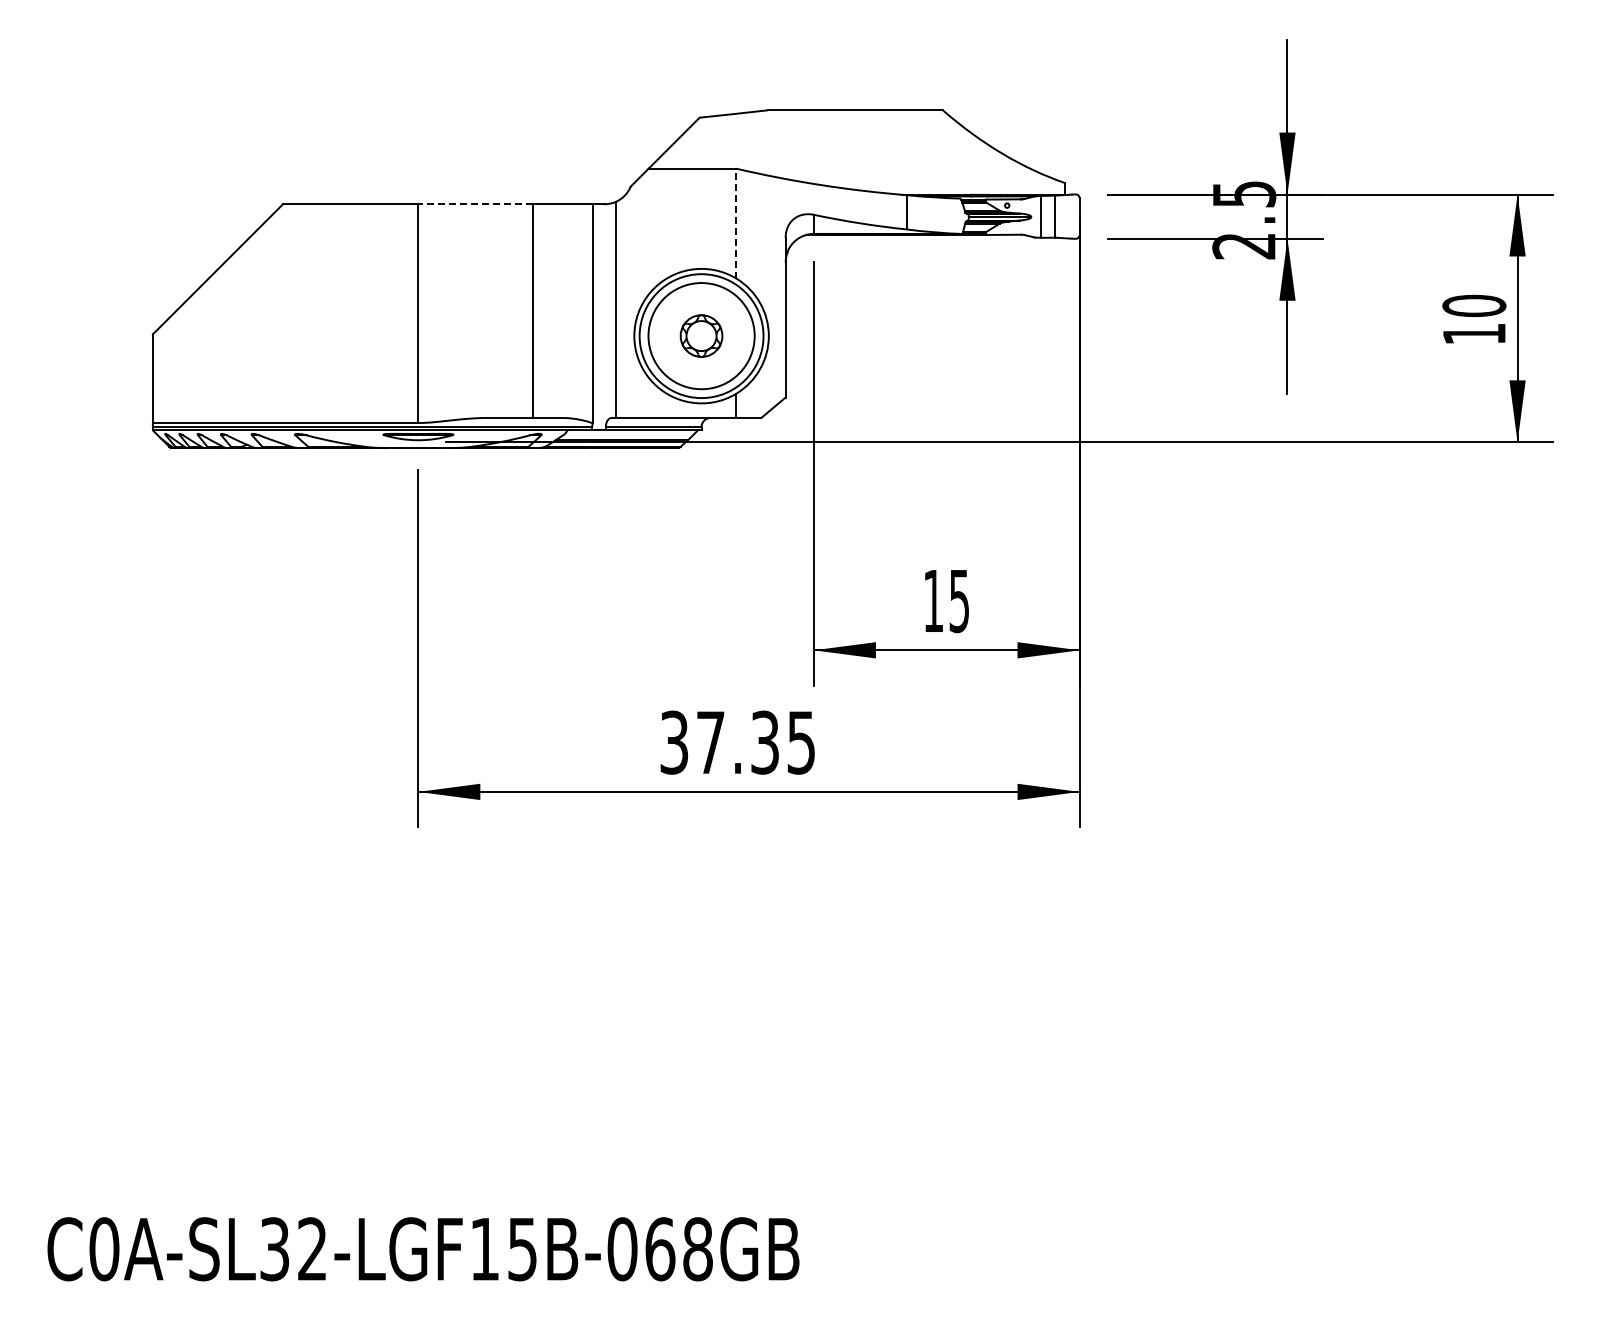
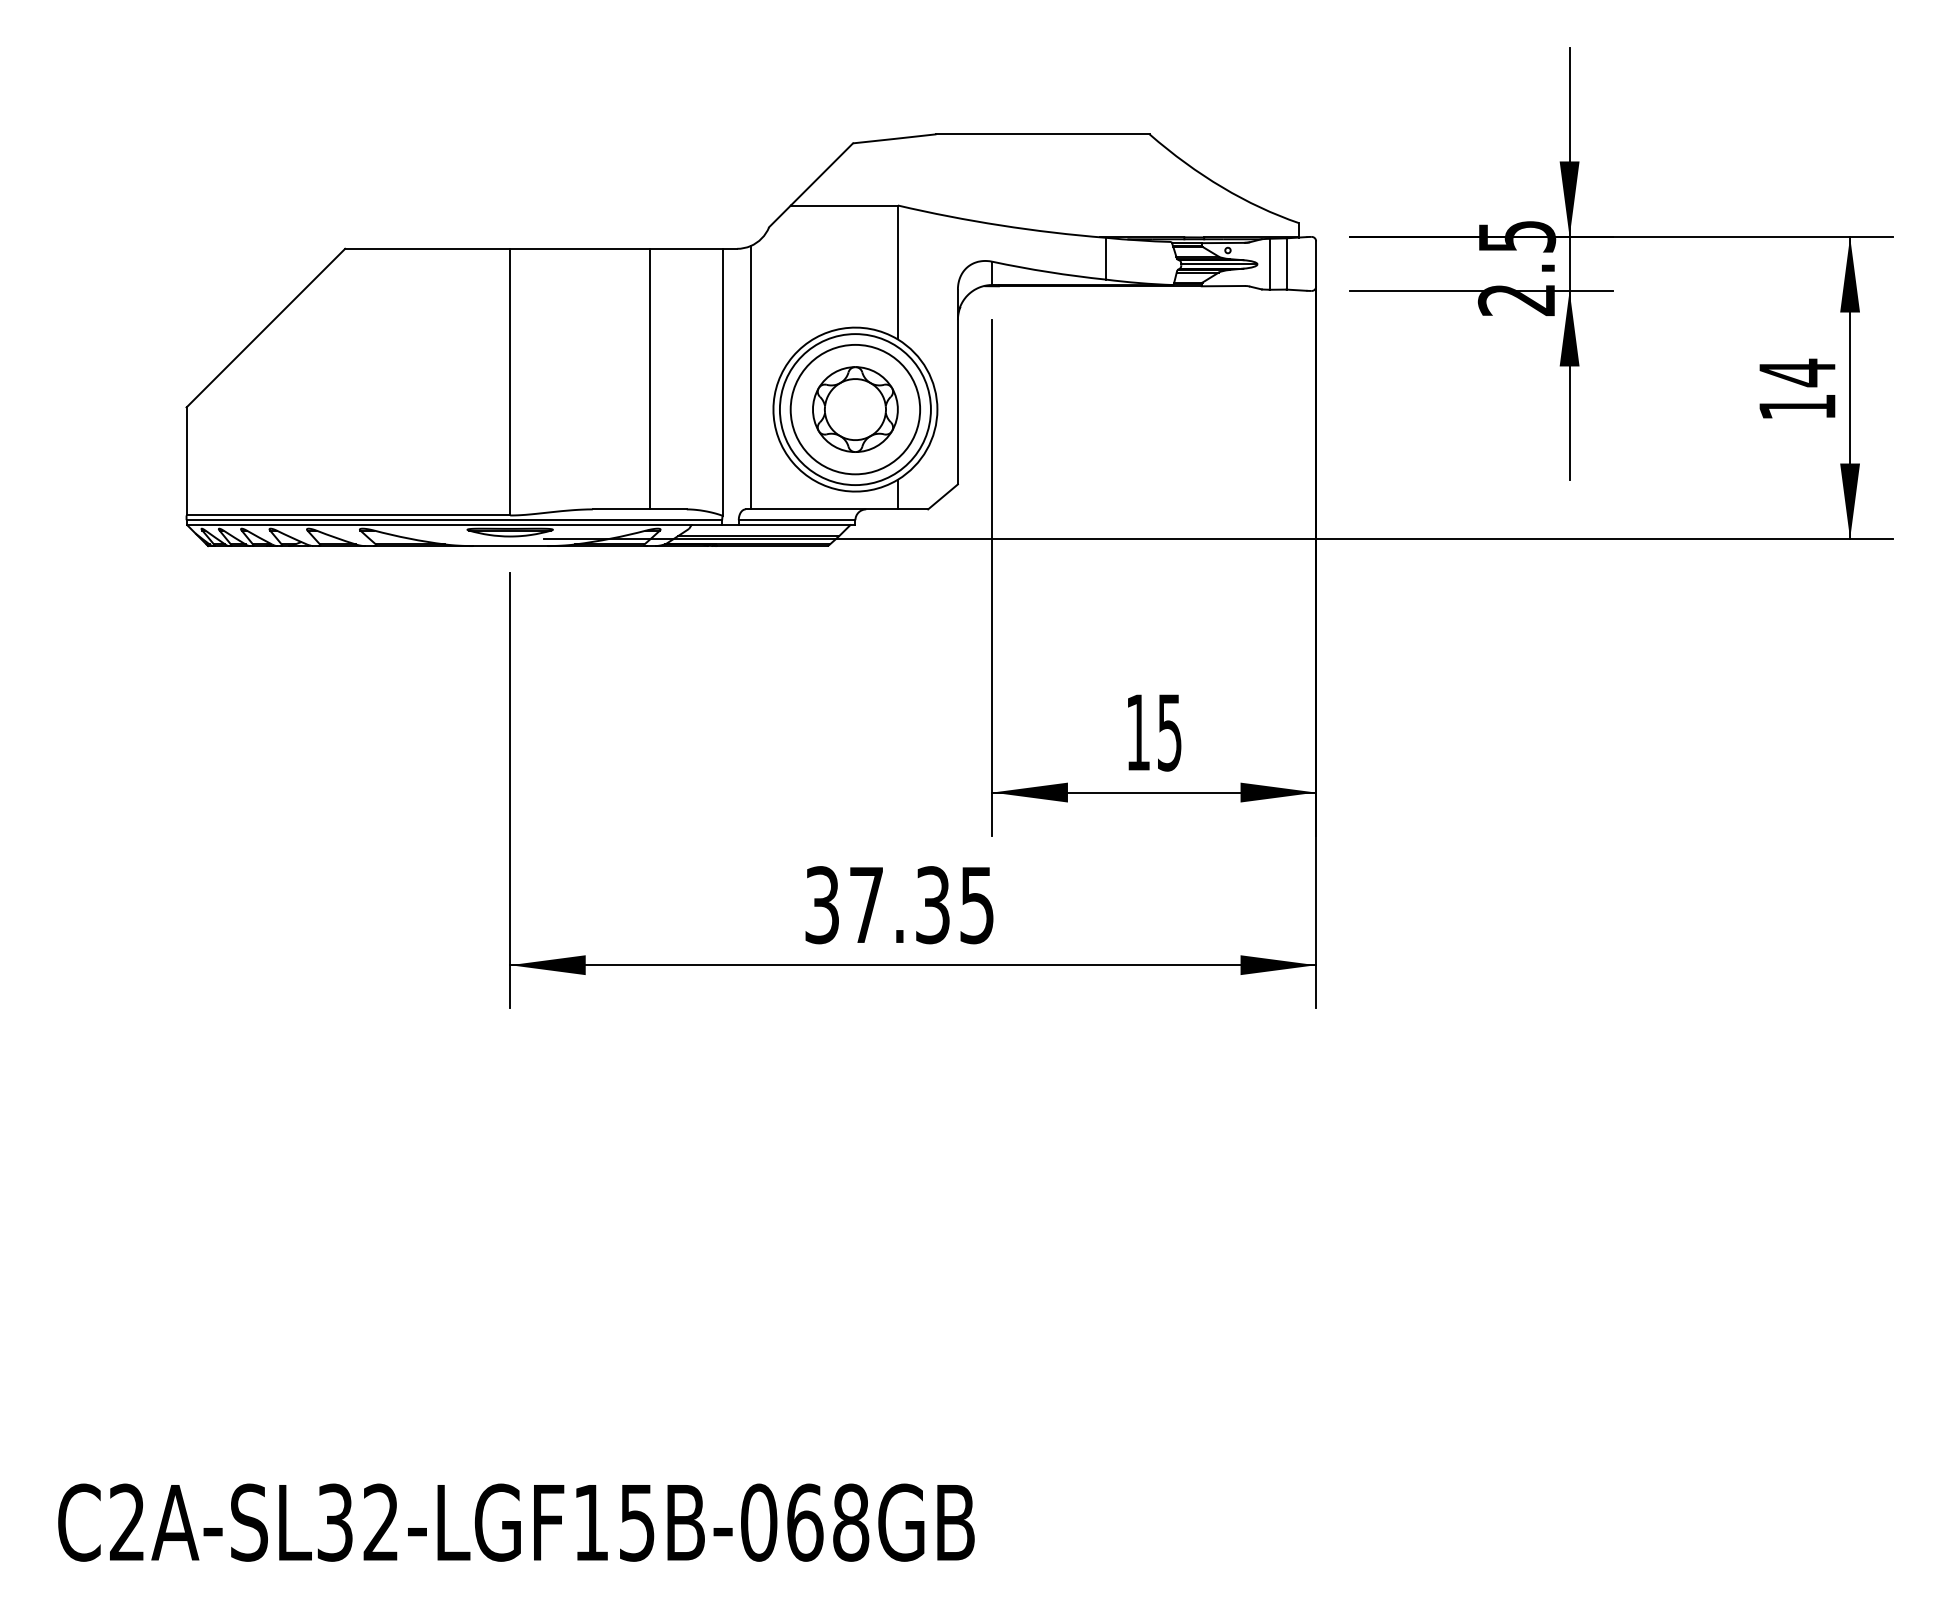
line: (475, 204) -> (579, 249), dashed -> solid
line: (736, 223) -> (897, 272), dashed -> solid
text: (1474, 305) -> (1797, 372), 10 -> 14
part: (701, 335) -> (855, 408), size x1.67
text: (104, 1249) -> (127, 1522), C0A-SL32-LGF15B-068GB -> C2A-SL32-LGF15B-068GB

